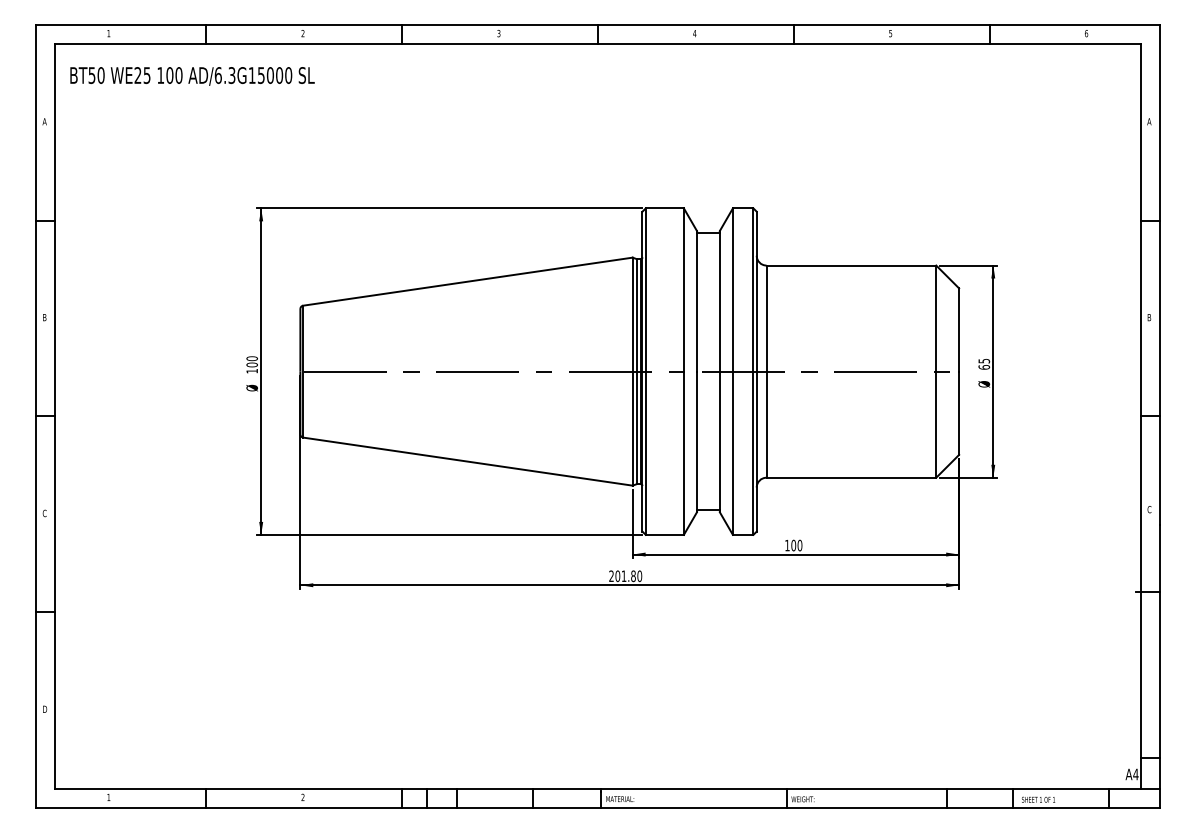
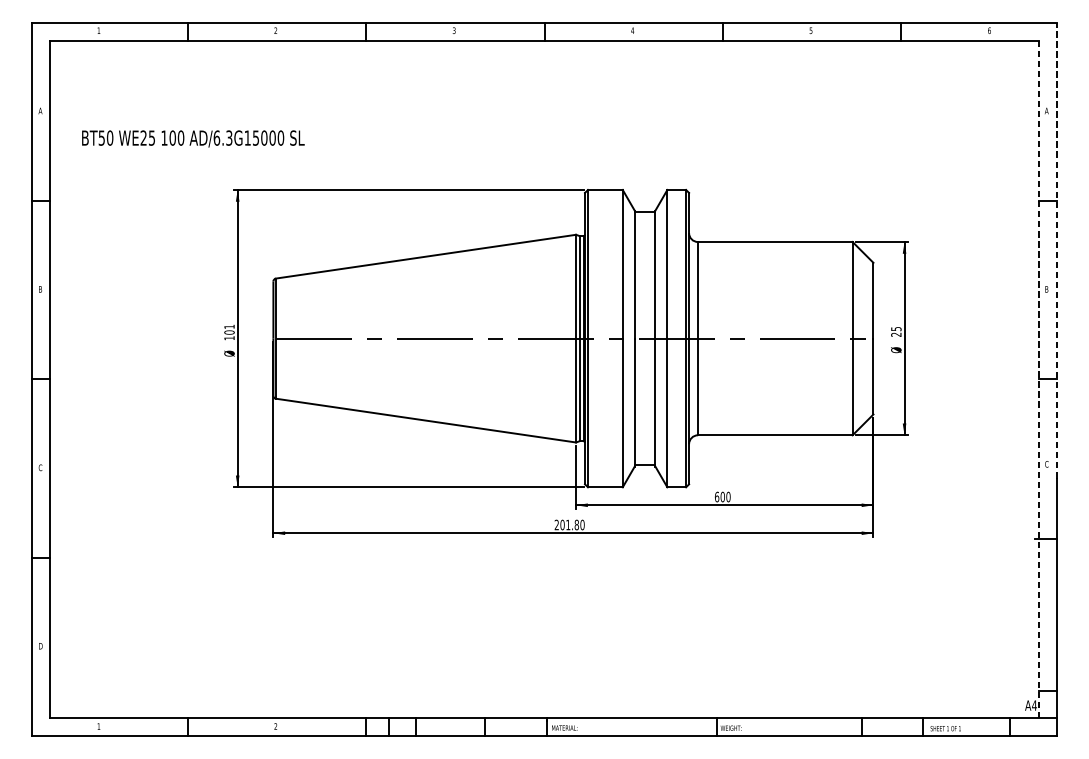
text: (192, 76) -> (193, 139), moved
line: (1160, 274) -> (1056, 250), solid -> dashed
text: (251, 358) -> (228, 326), 100 -> 101
text: (984, 367) -> (896, 334), 65 -> 25
line: (1140, 416) -> (1038, 379), solid -> dashed
text: (787, 545) -> (717, 497), 100 -> 600

